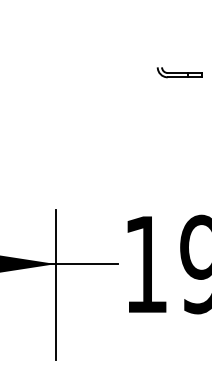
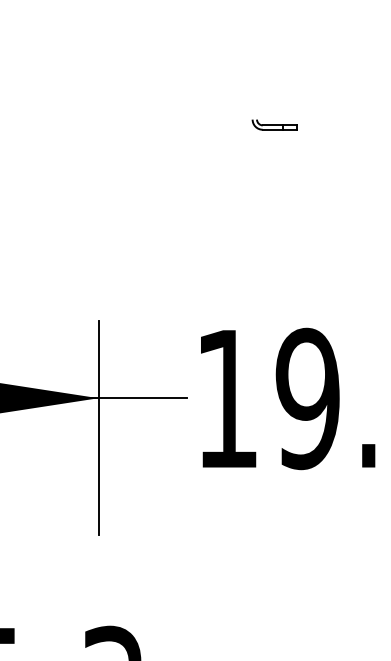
part: (179, 72) -> (274, 124), size x0.71

